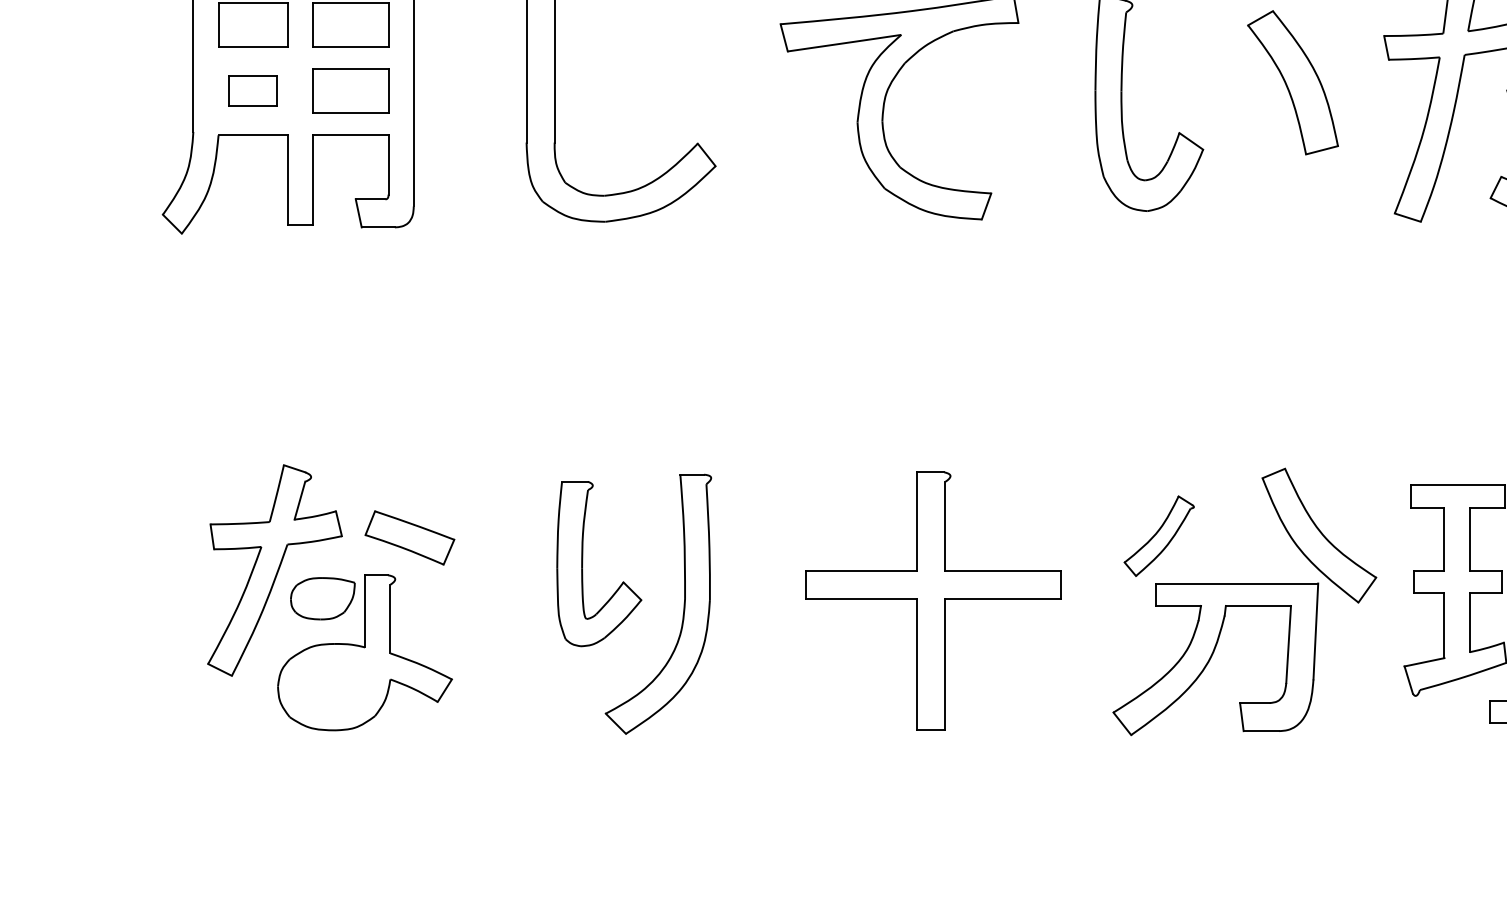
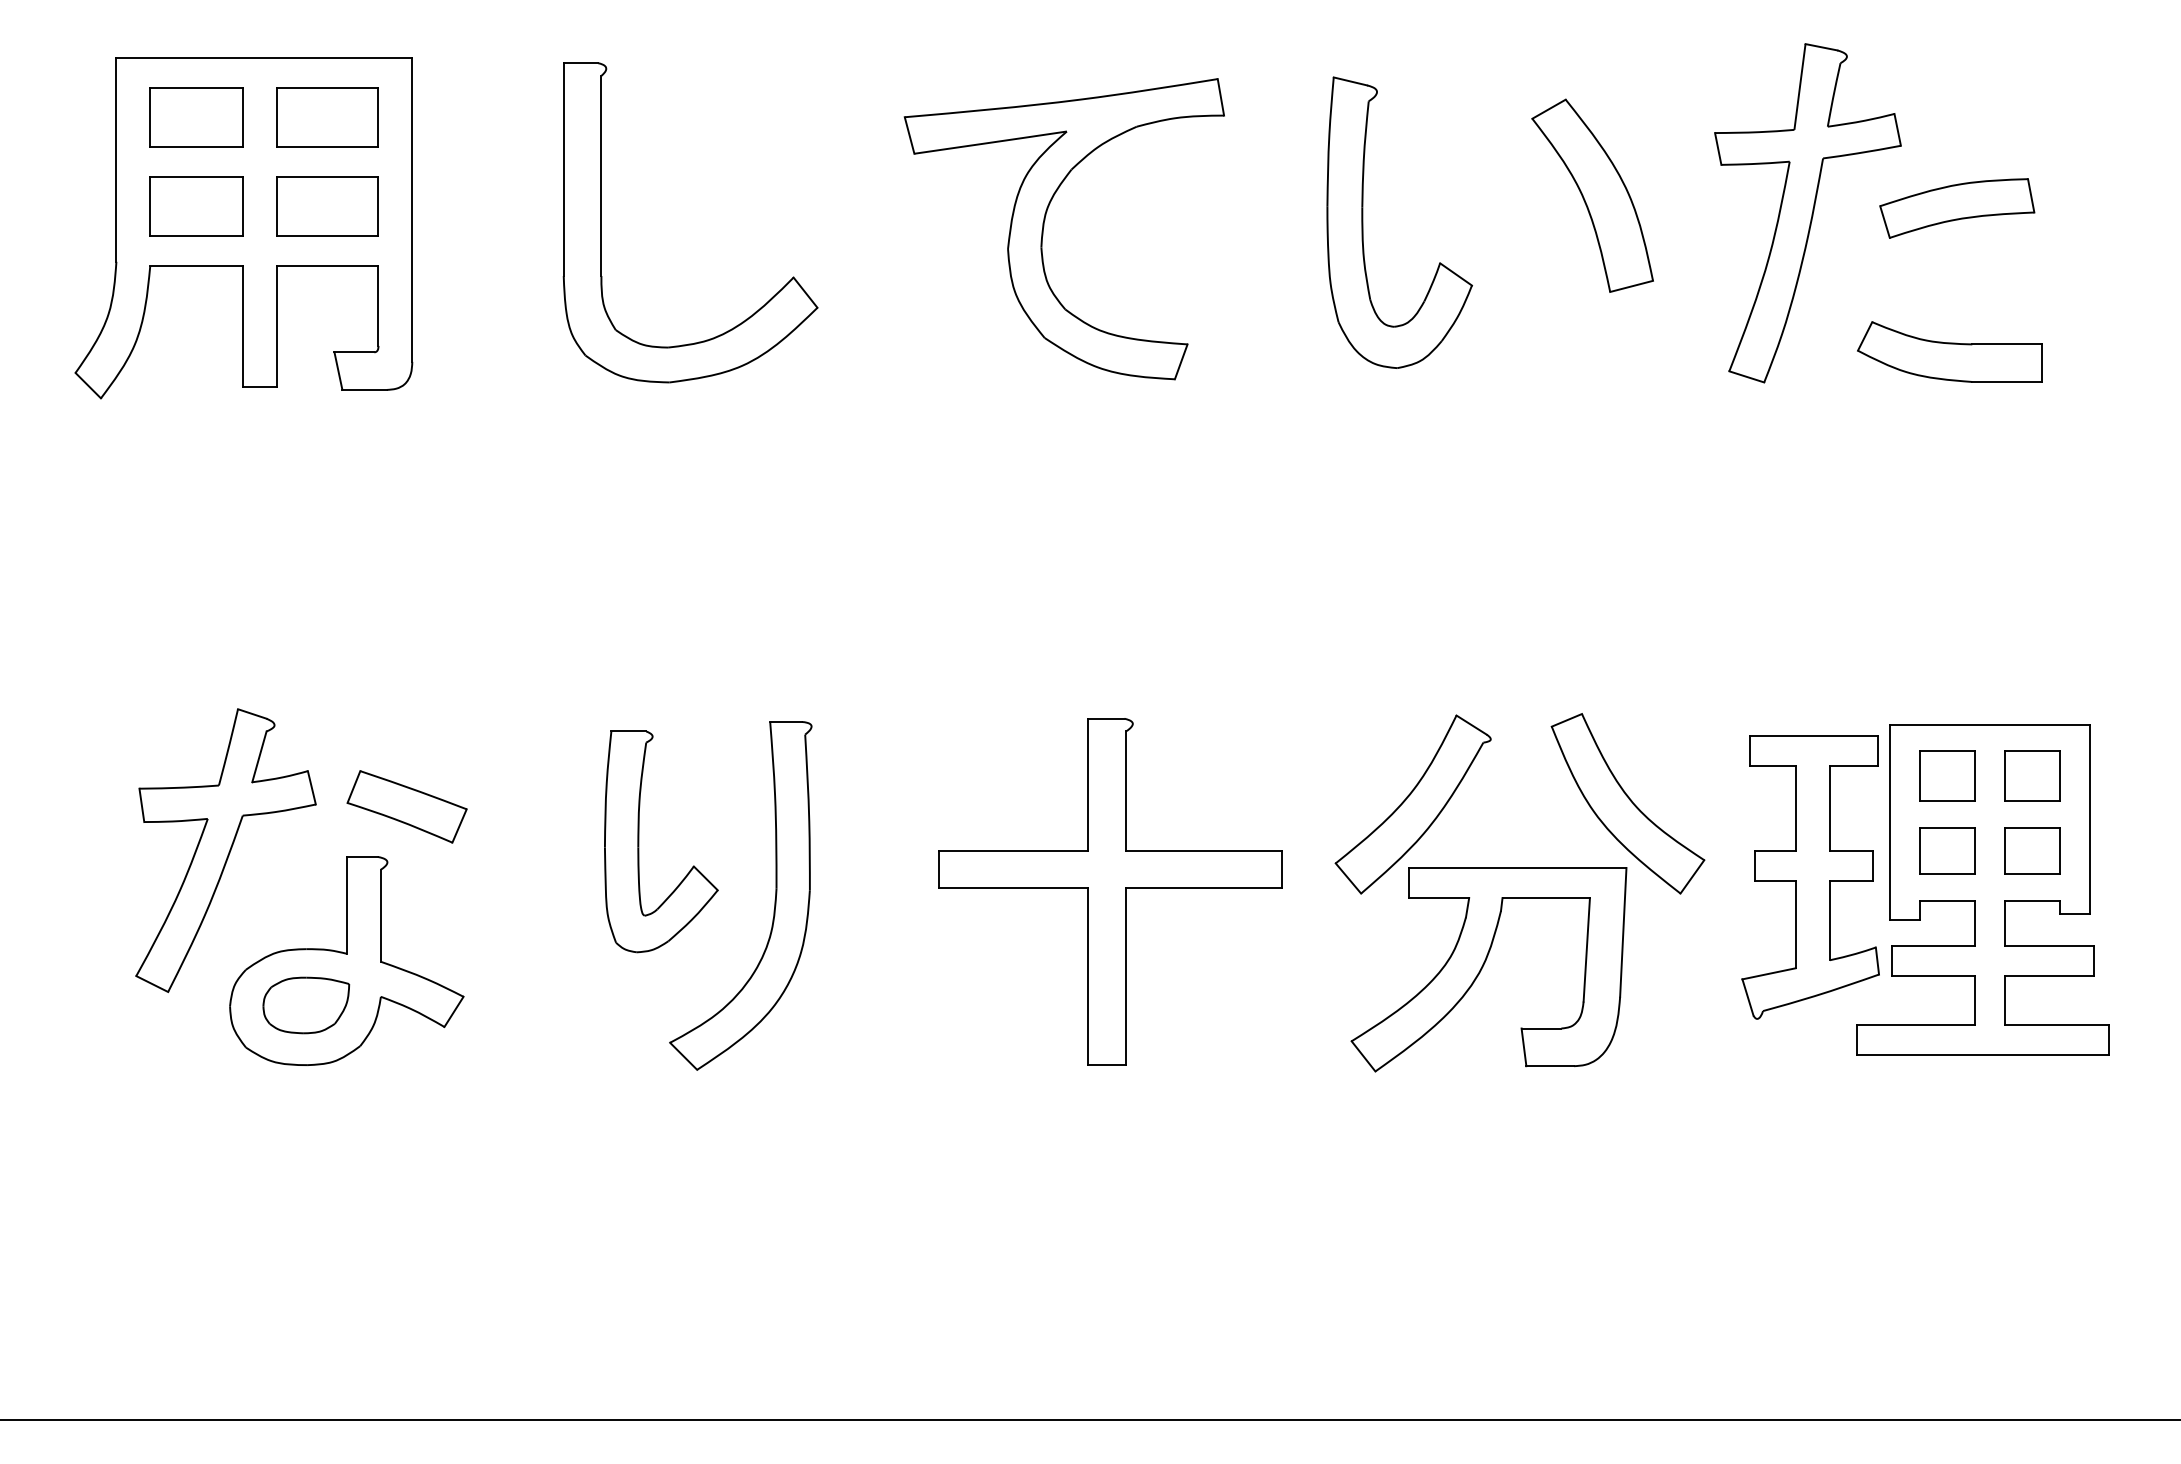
part: (253, 90) -> (196, 206), size x1.43
part: (1158, 536) -> (1412, 804), size x1.67
part: (323, 598) -> (306, 1005), moved

